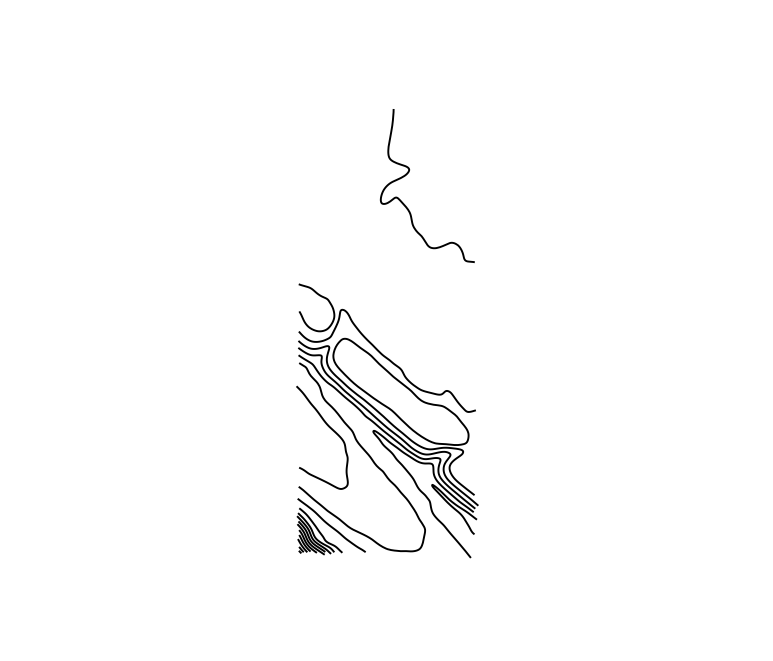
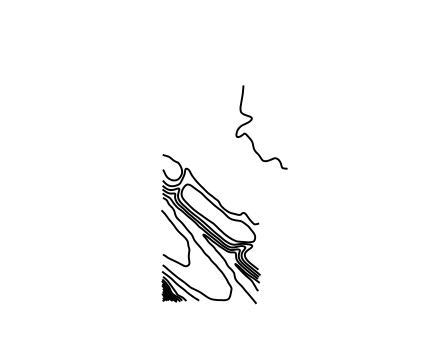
curve: (410, 173) -> (252, 120), moved

